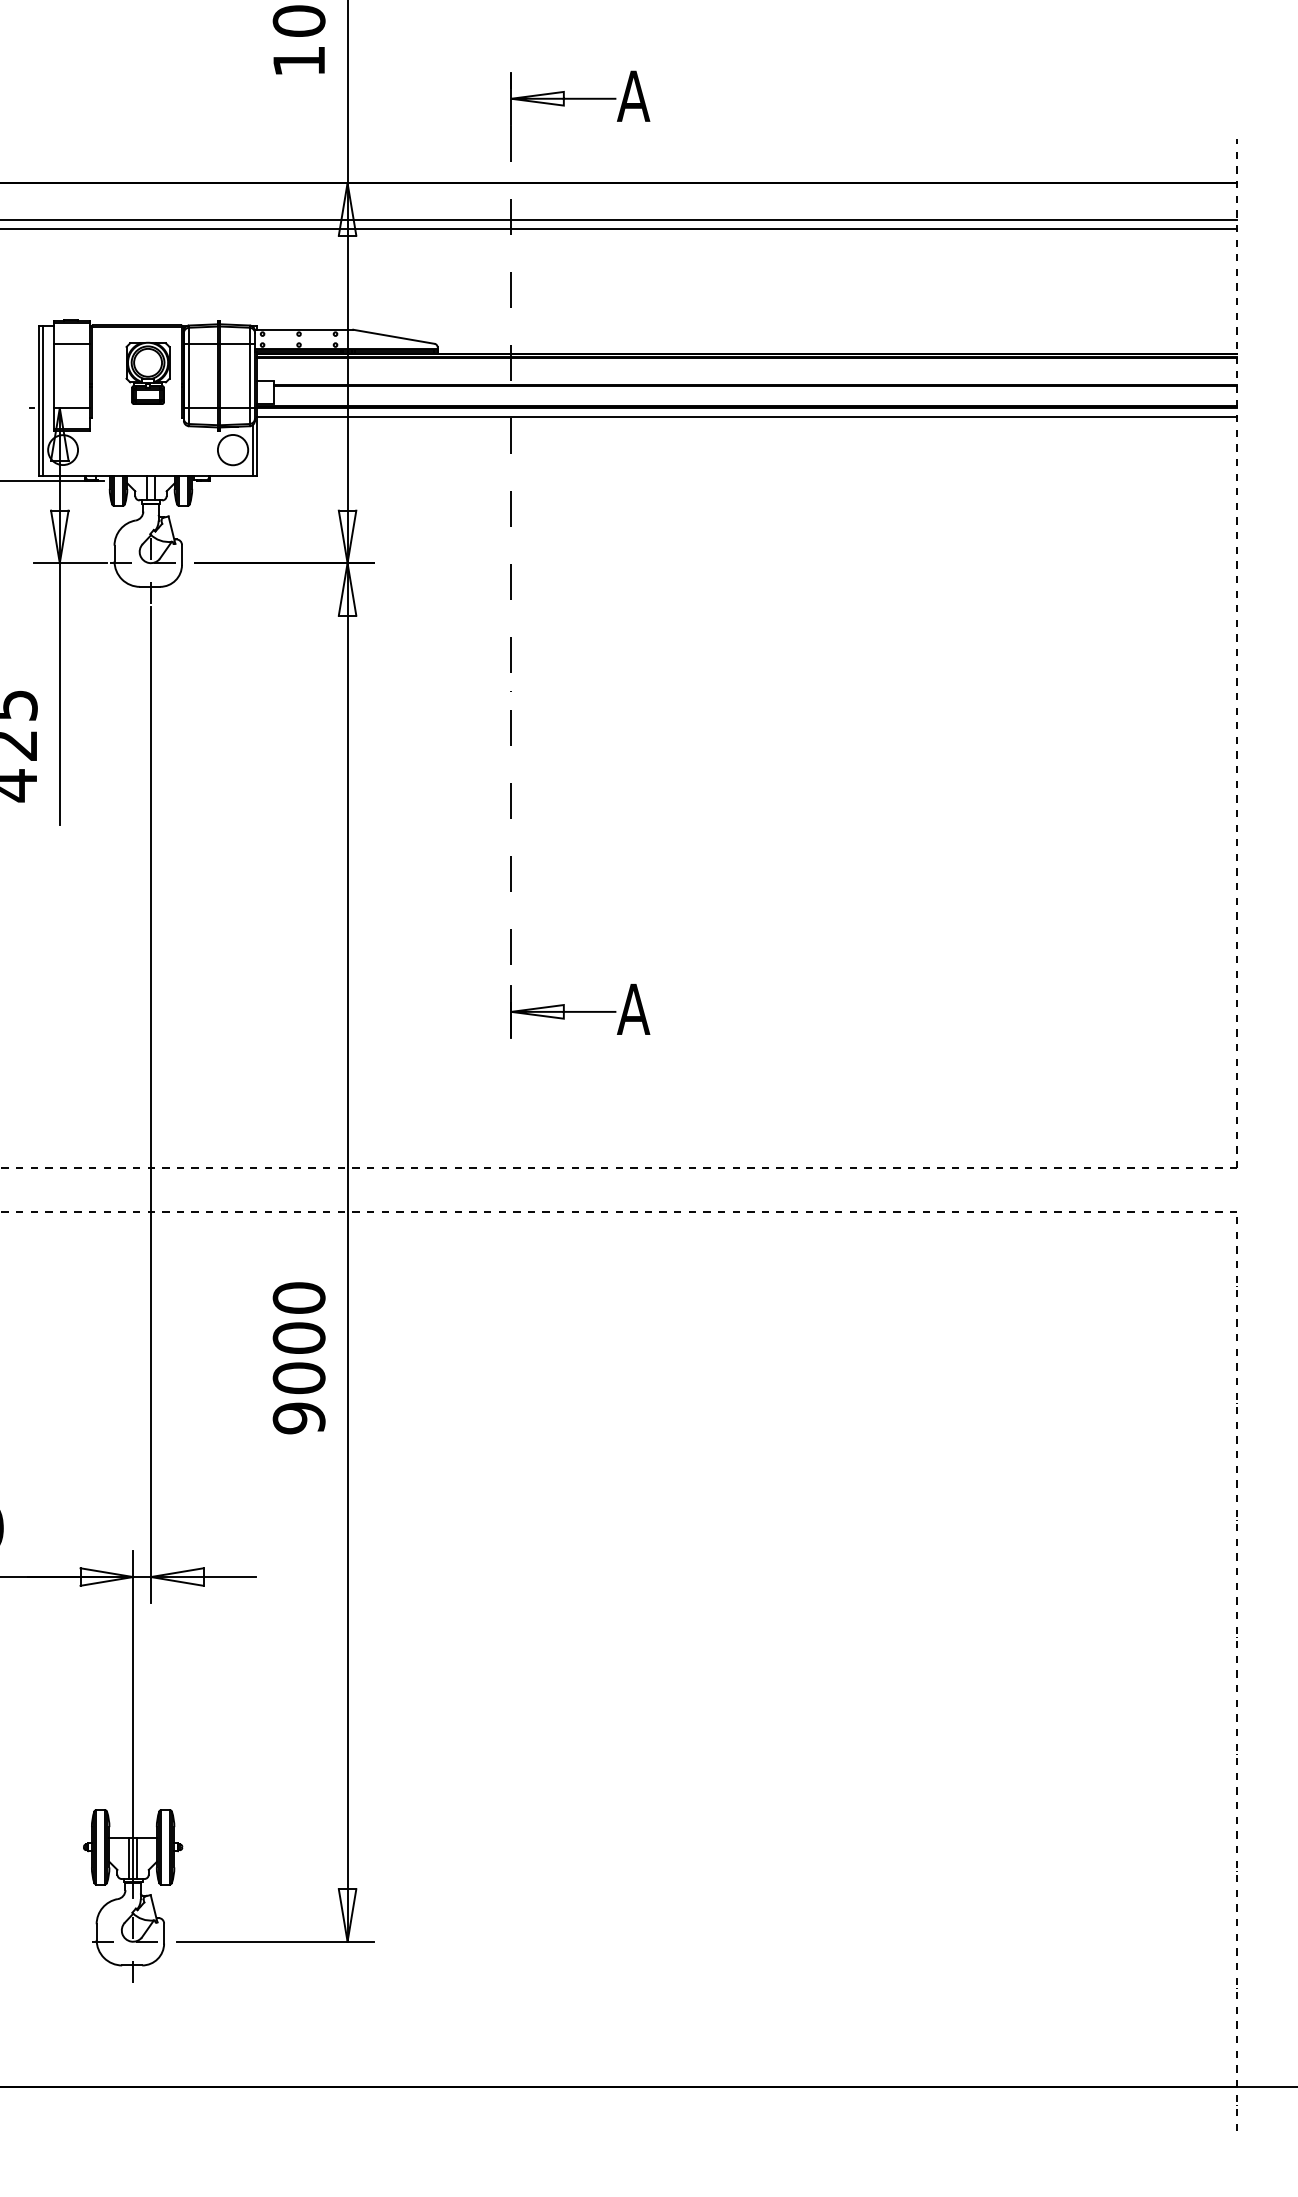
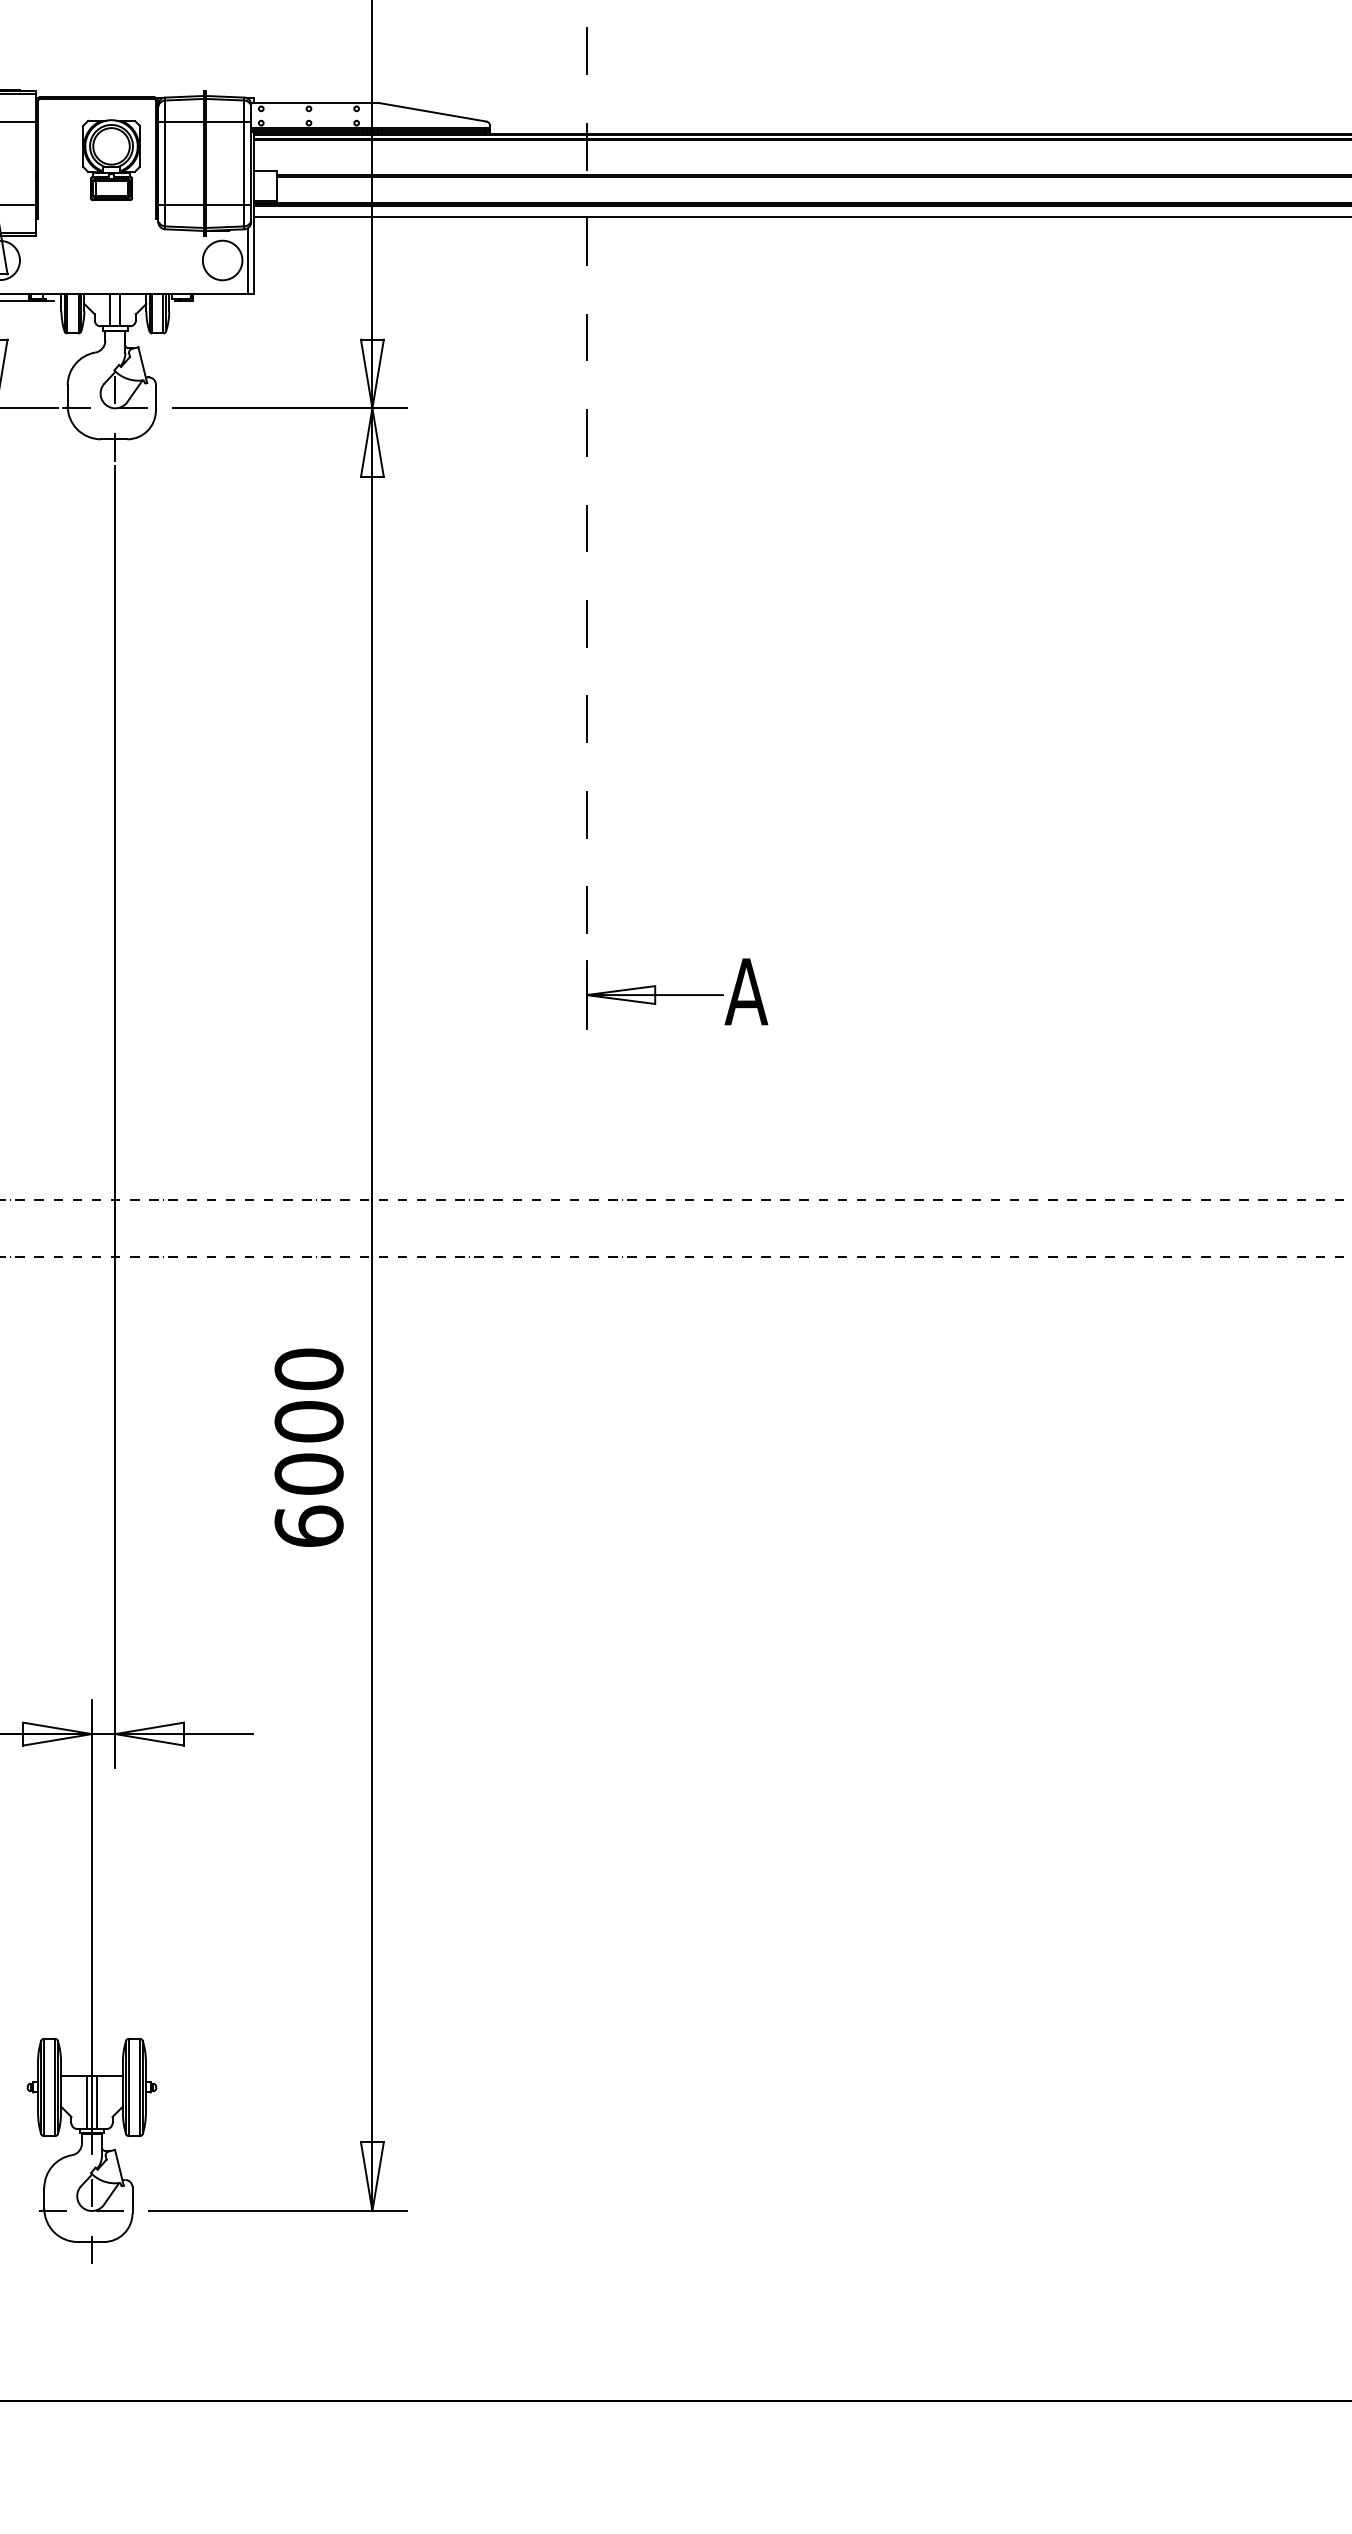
text: (298, 1418) -> (308, 1526), 9000 -> 6000

